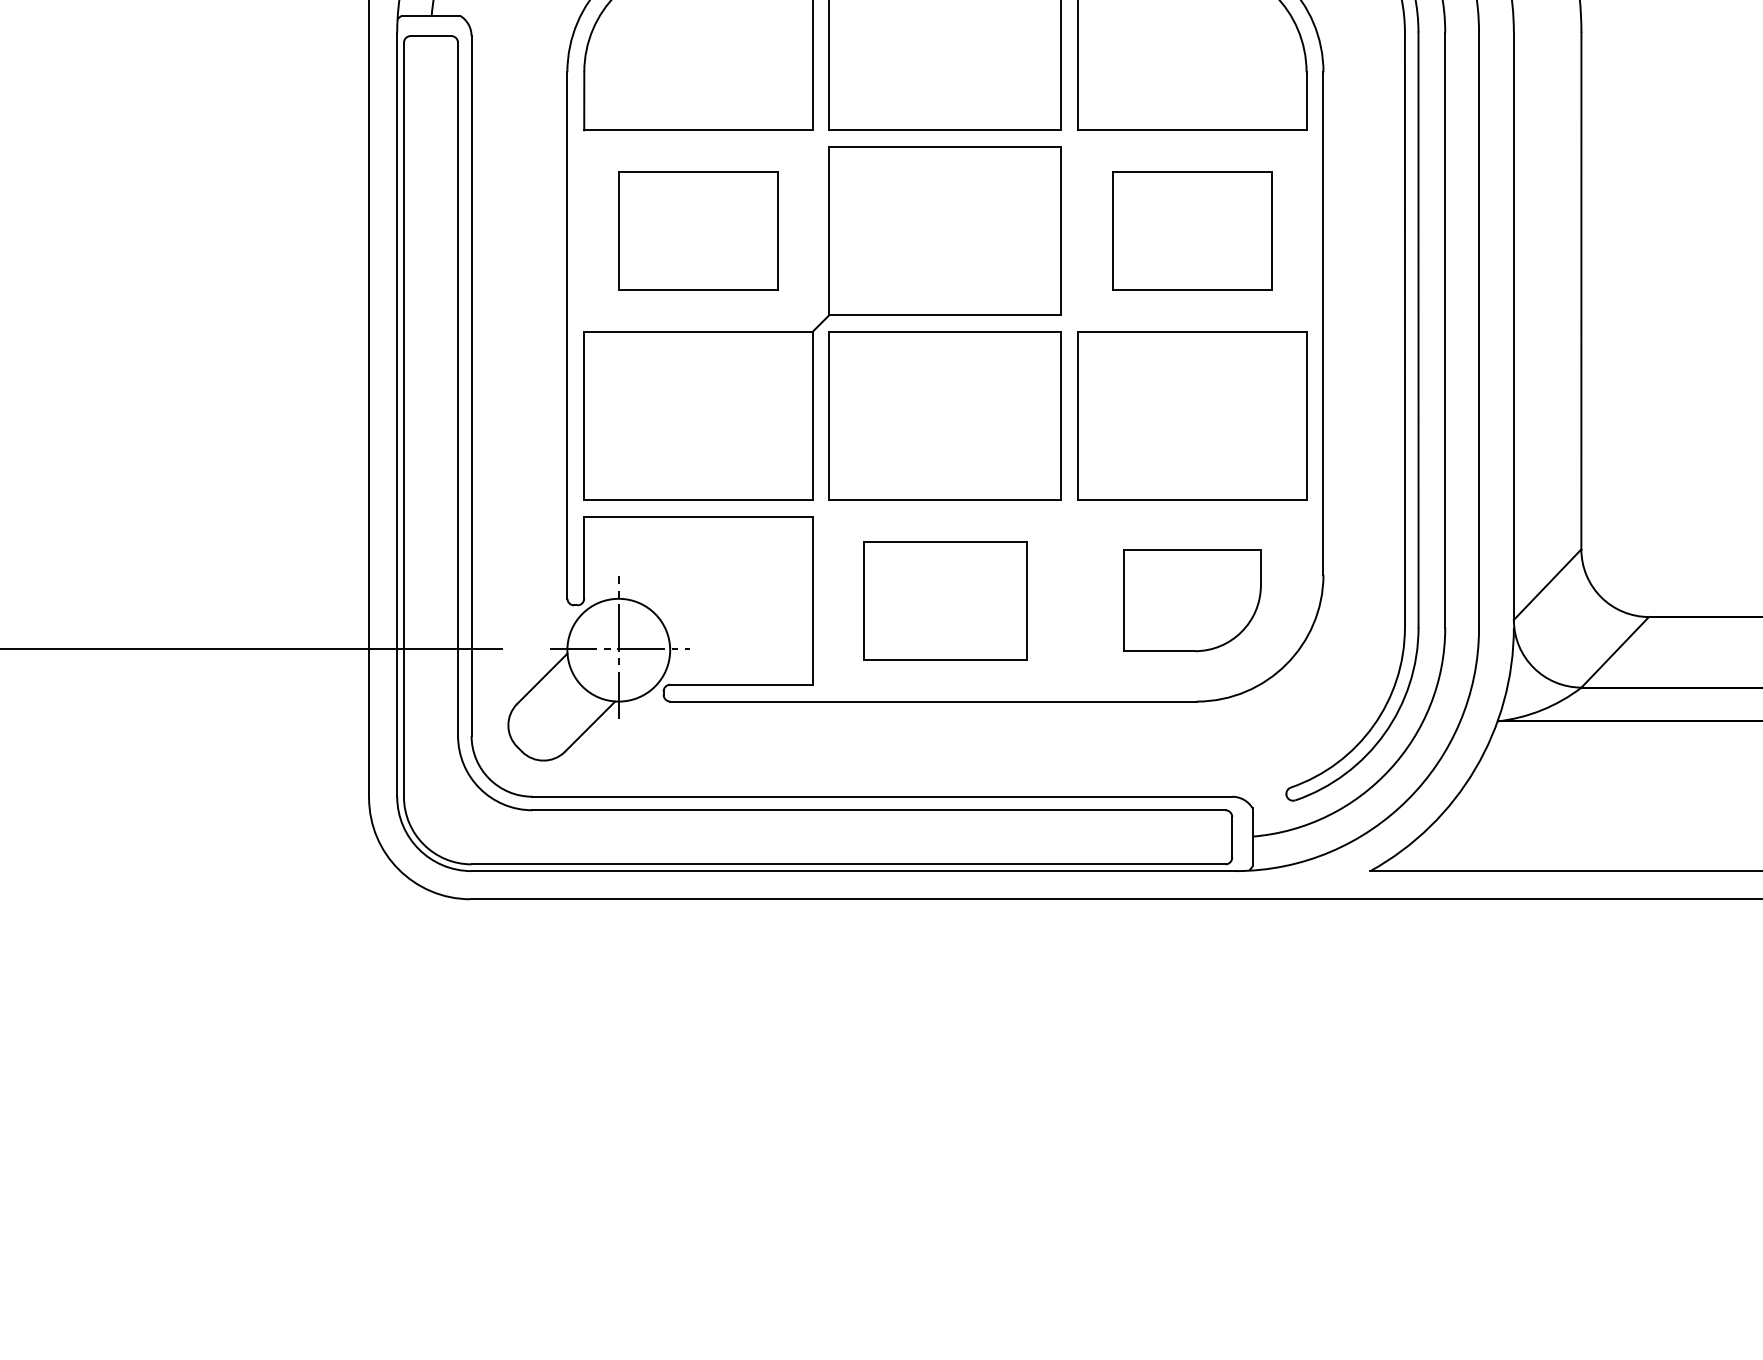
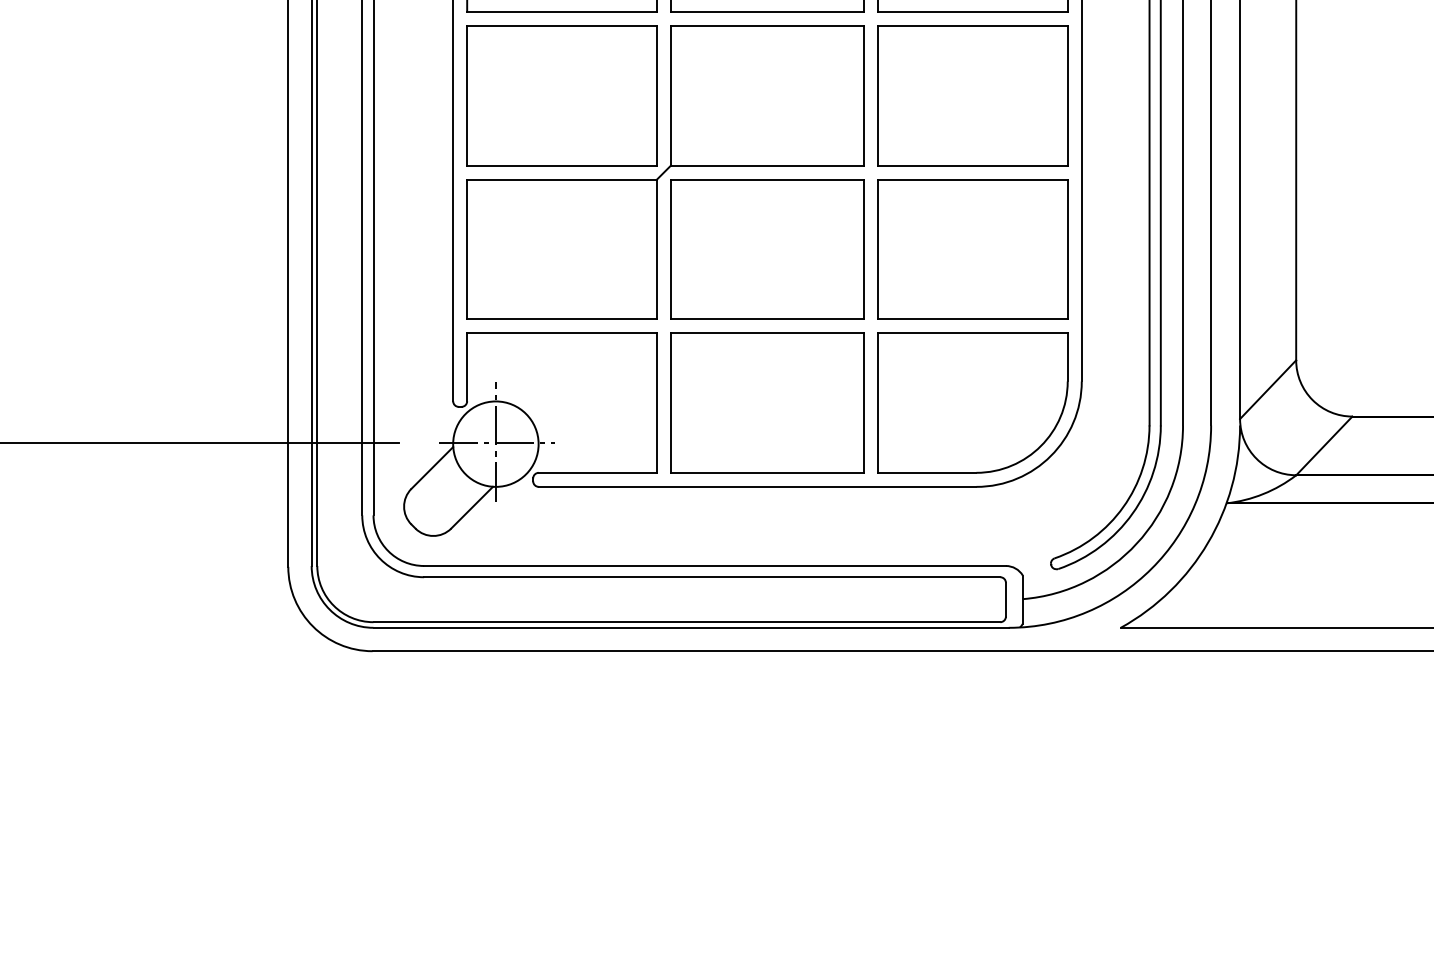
part: (698, 230) -> (562, 95), size x1.43
part: (1192, 230) -> (972, 95), size x1.43
part: (944, 600) -> (766, 402), size x1.43
part: (1192, 600) -> (972, 402), size x1.67

